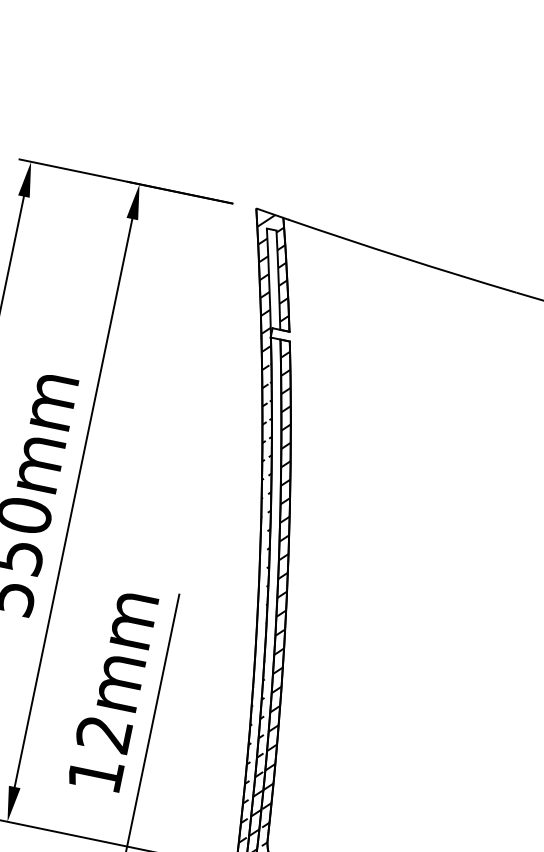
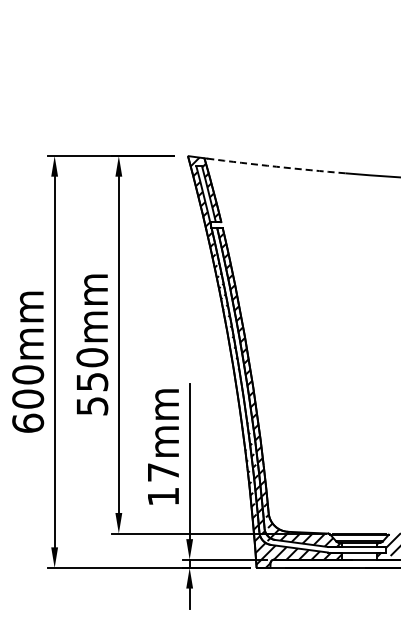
arc: (402, 257) -> (276, 166), solid -> dashed
text: (102, 733) -> (162, 472), 12mm -> 17mm

